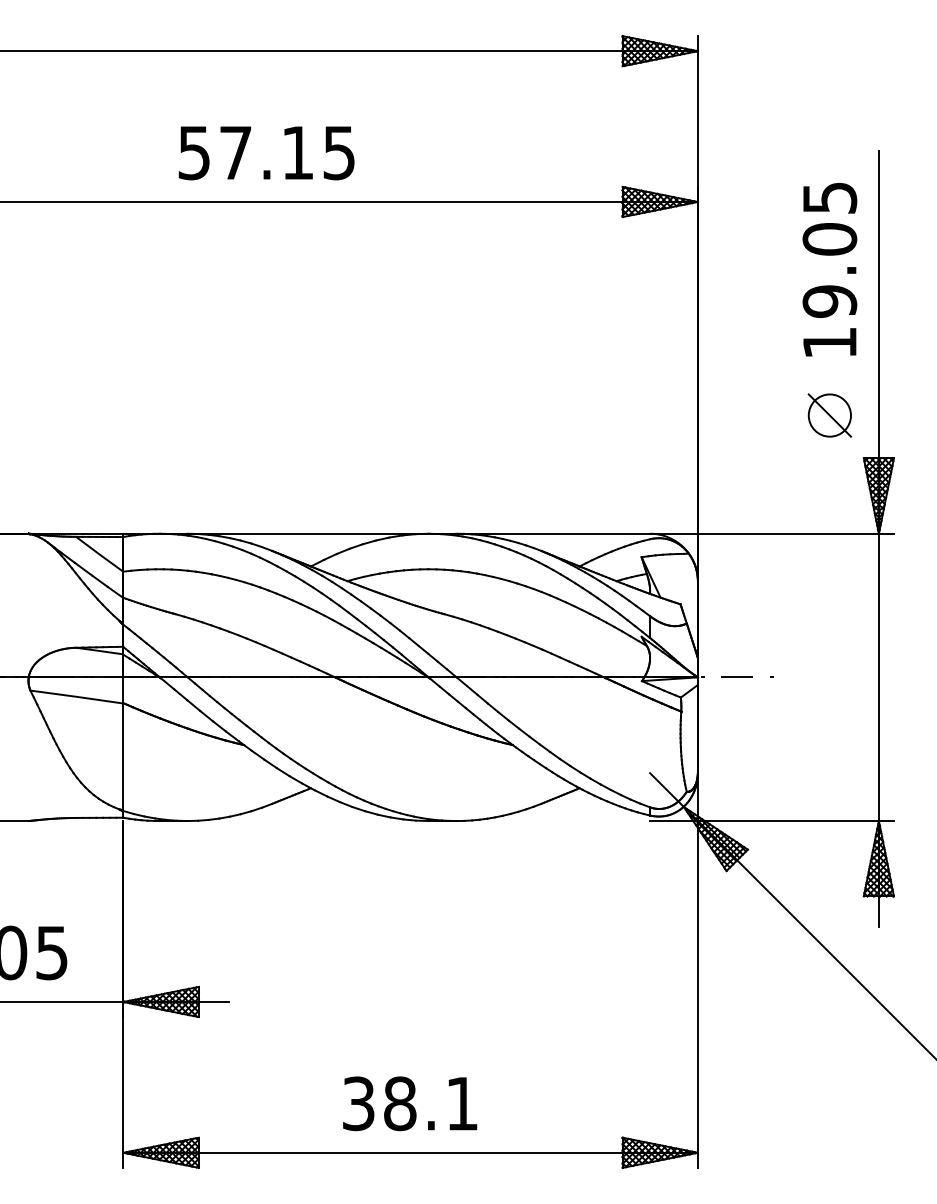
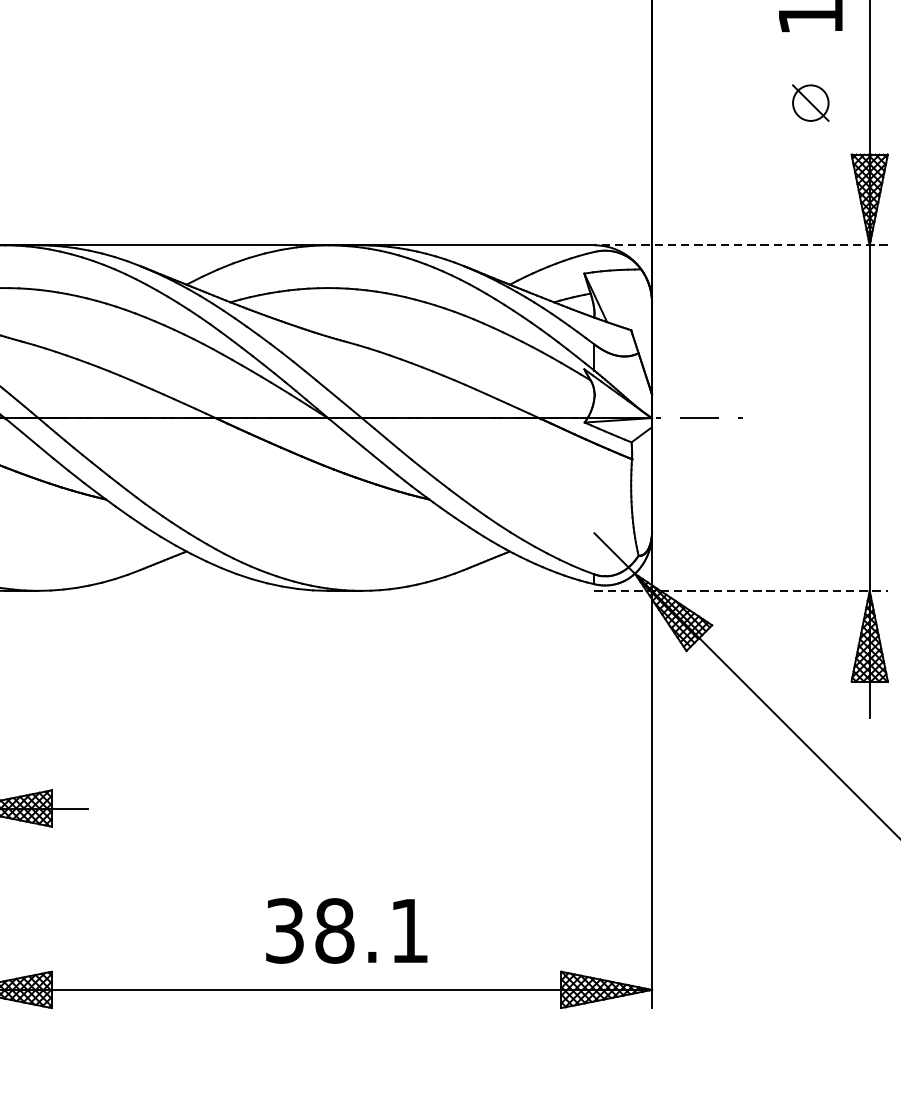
part: (829, 415) -> (810, 103), size x0.7
line: (772, 533) -> (741, 245), solid -> dashed
line: (772, 821) -> (741, 591), solid -> dashed
text: (410, 1103) -> (347, 930), moved

